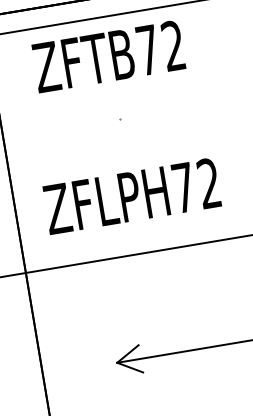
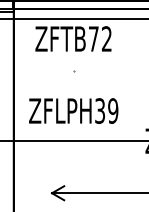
text: (196, 184) -> (106, 110), ZFLPH72 -> ZFLPH39

